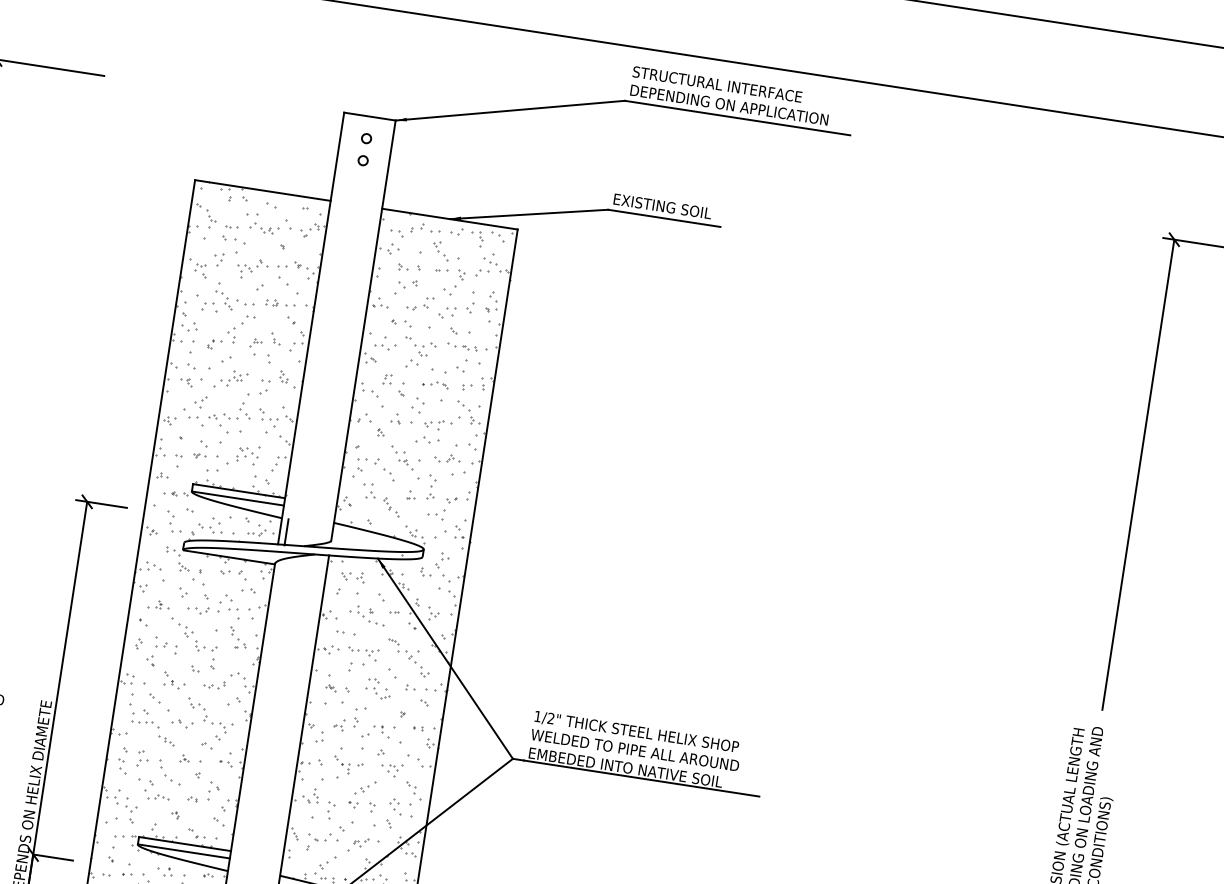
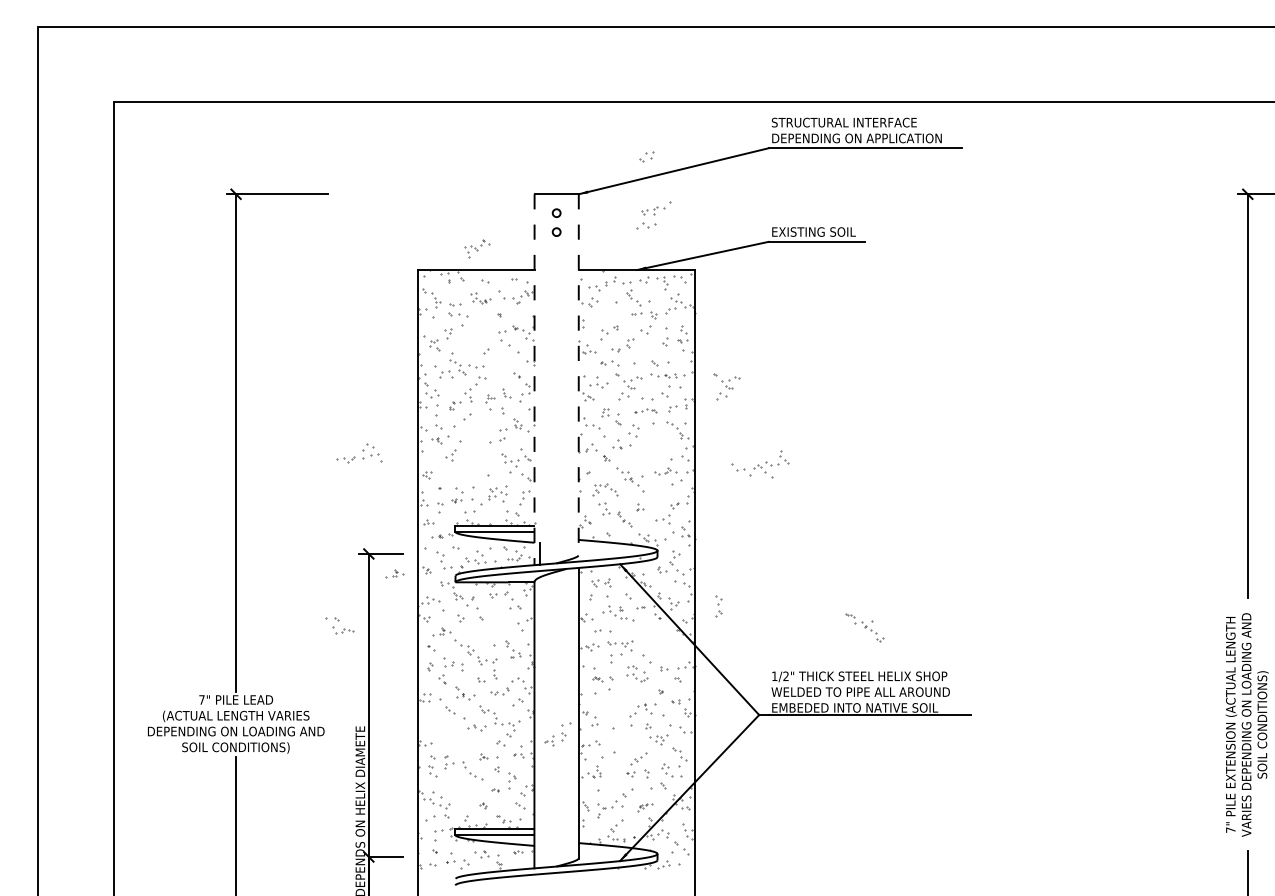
part: (262, 224) -> (480, 298), size x0.7
part: (408, 268) -> (608, 316), removed
part: (252, 269) -> (477, 248), moved
part: (280, 304) -> (505, 363), removed
part: (446, 312) -> (646, 156), moved
line: (310, 329) -> (534, 380), solid -> dashed
line: (363, 330) -> (578, 374), solid -> dashed
part: (533, 370) -> (726, 386), added
part: (234, 378) -> (476, 431), removed
part: (216, 415) -> (760, 464), moved
part: (437, 429) -> (653, 215), moved
part: (374, 468) -> (605, 489), size x0.7
part: (430, 488) -> (718, 606), moved
part: (113, 529) -> (394, 573), added
part: (215, 605) -> (359, 453), moved
part: (408, 657) -> (864, 627), moved
part: (349, 718) -> (557, 734), moved
part: (152, 719) -> (451, 728), removed
part: (347, 766) -> (621, 742), removed
part: (153, 790) -> (339, 625), moved
part: (330, 810) -> (612, 781), removed
part: (362, 846) -> (644, 807), size x0.6

